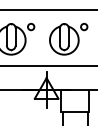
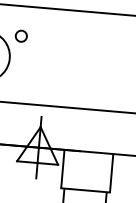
part: (68, 39) -> (84, 63), removed

